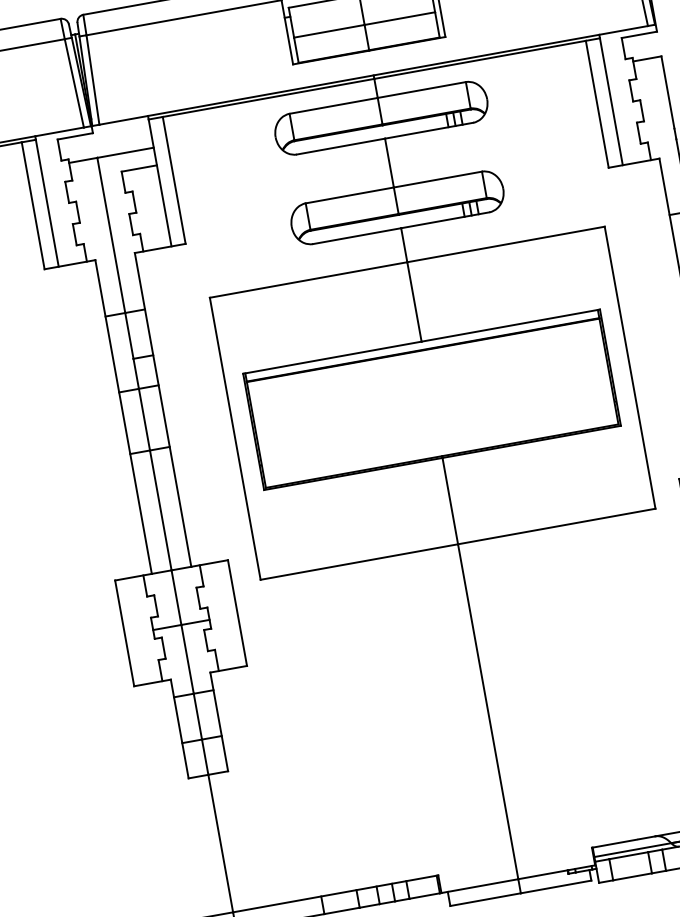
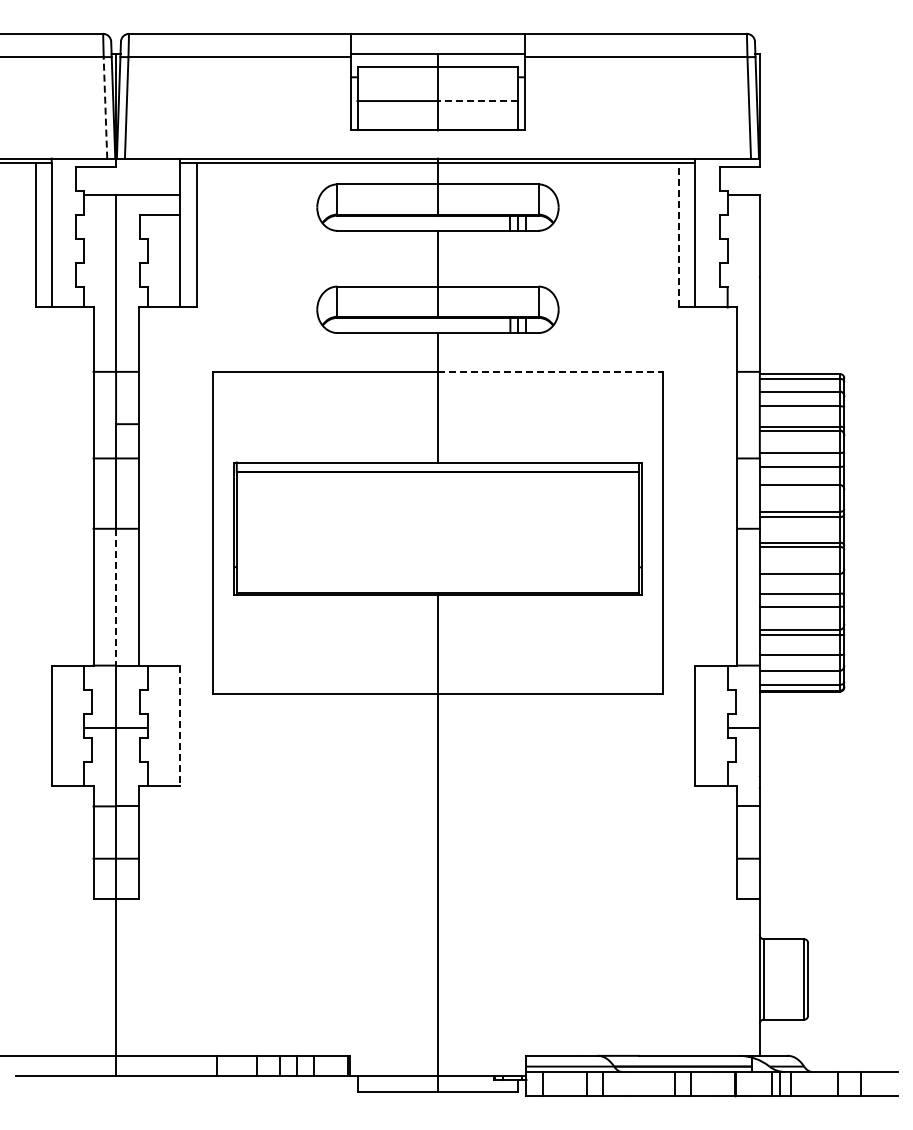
line: (399, 19) -> (477, 101), solid -> dashed
line: (74, 83) -> (105, 107), solid -> dashed
line: (597, 103) -> (679, 234), solid -> dashed
line: (505, 244) -> (550, 371), solid -> dashed
line: (161, 510) -> (116, 597), solid -> dashed
line: (237, 613) -> (180, 726), solid -> dashed

